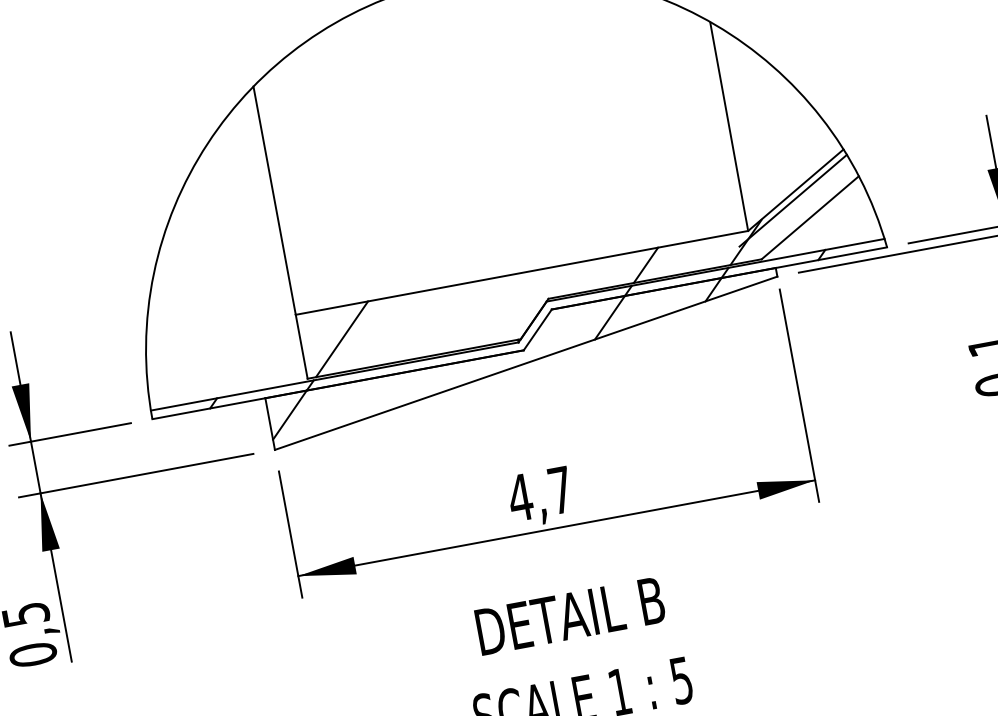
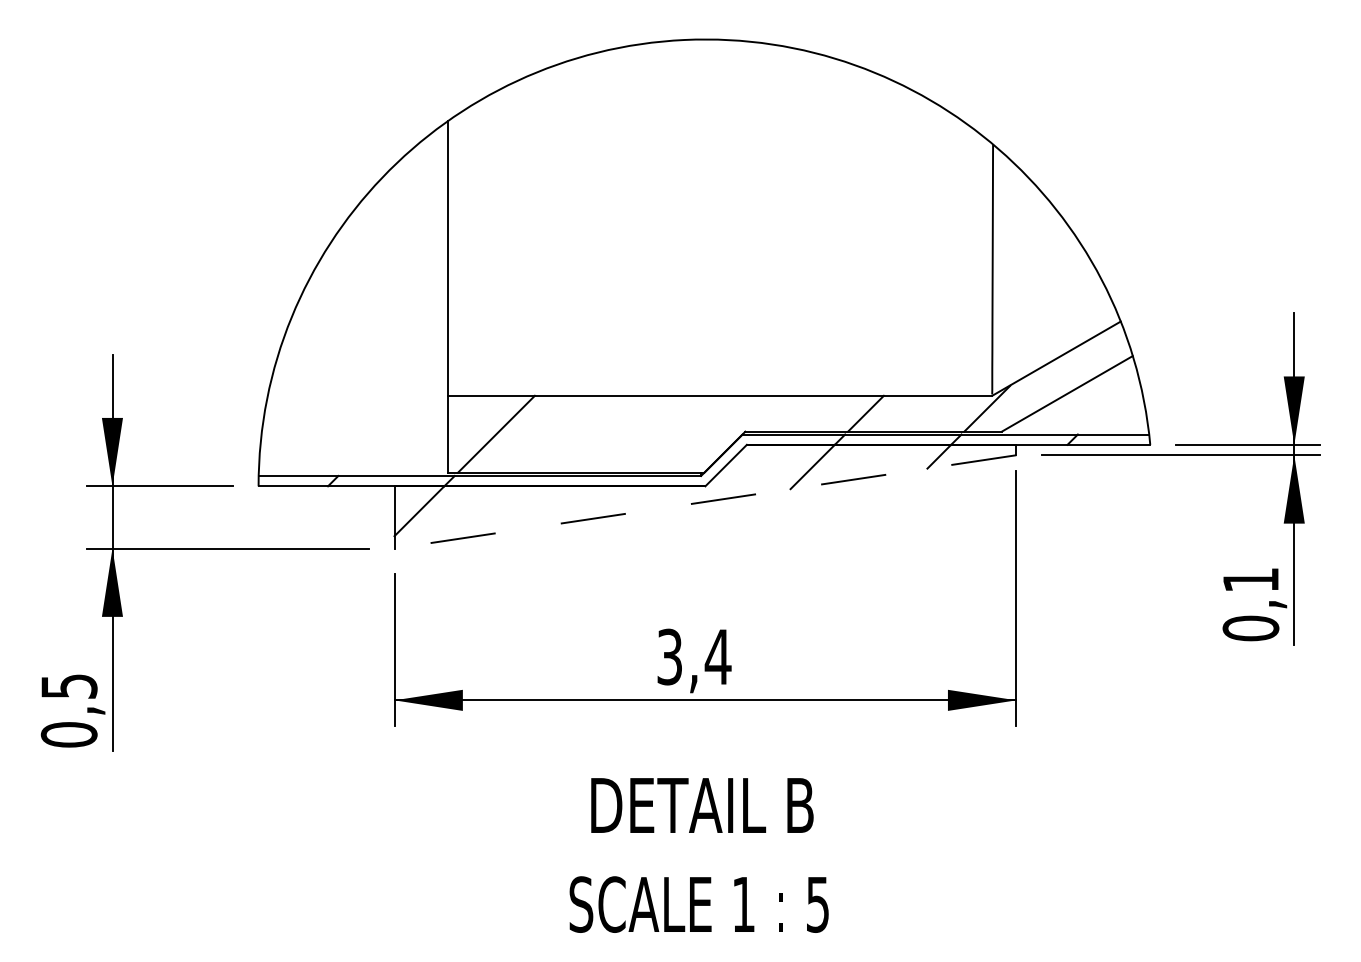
line: (792, 200) -> (1050, 370), removed
line: (525, 363) -> (704, 501), solid -> dashed
text: (540, 493) -> (693, 656), 4,7 -> 3,4

